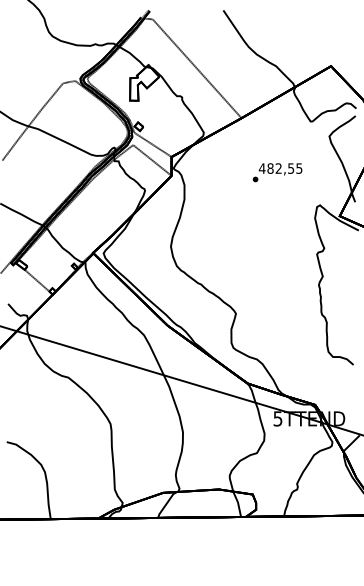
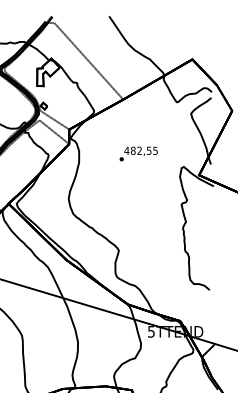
text: (277, 172) -> (138, 153), moved

